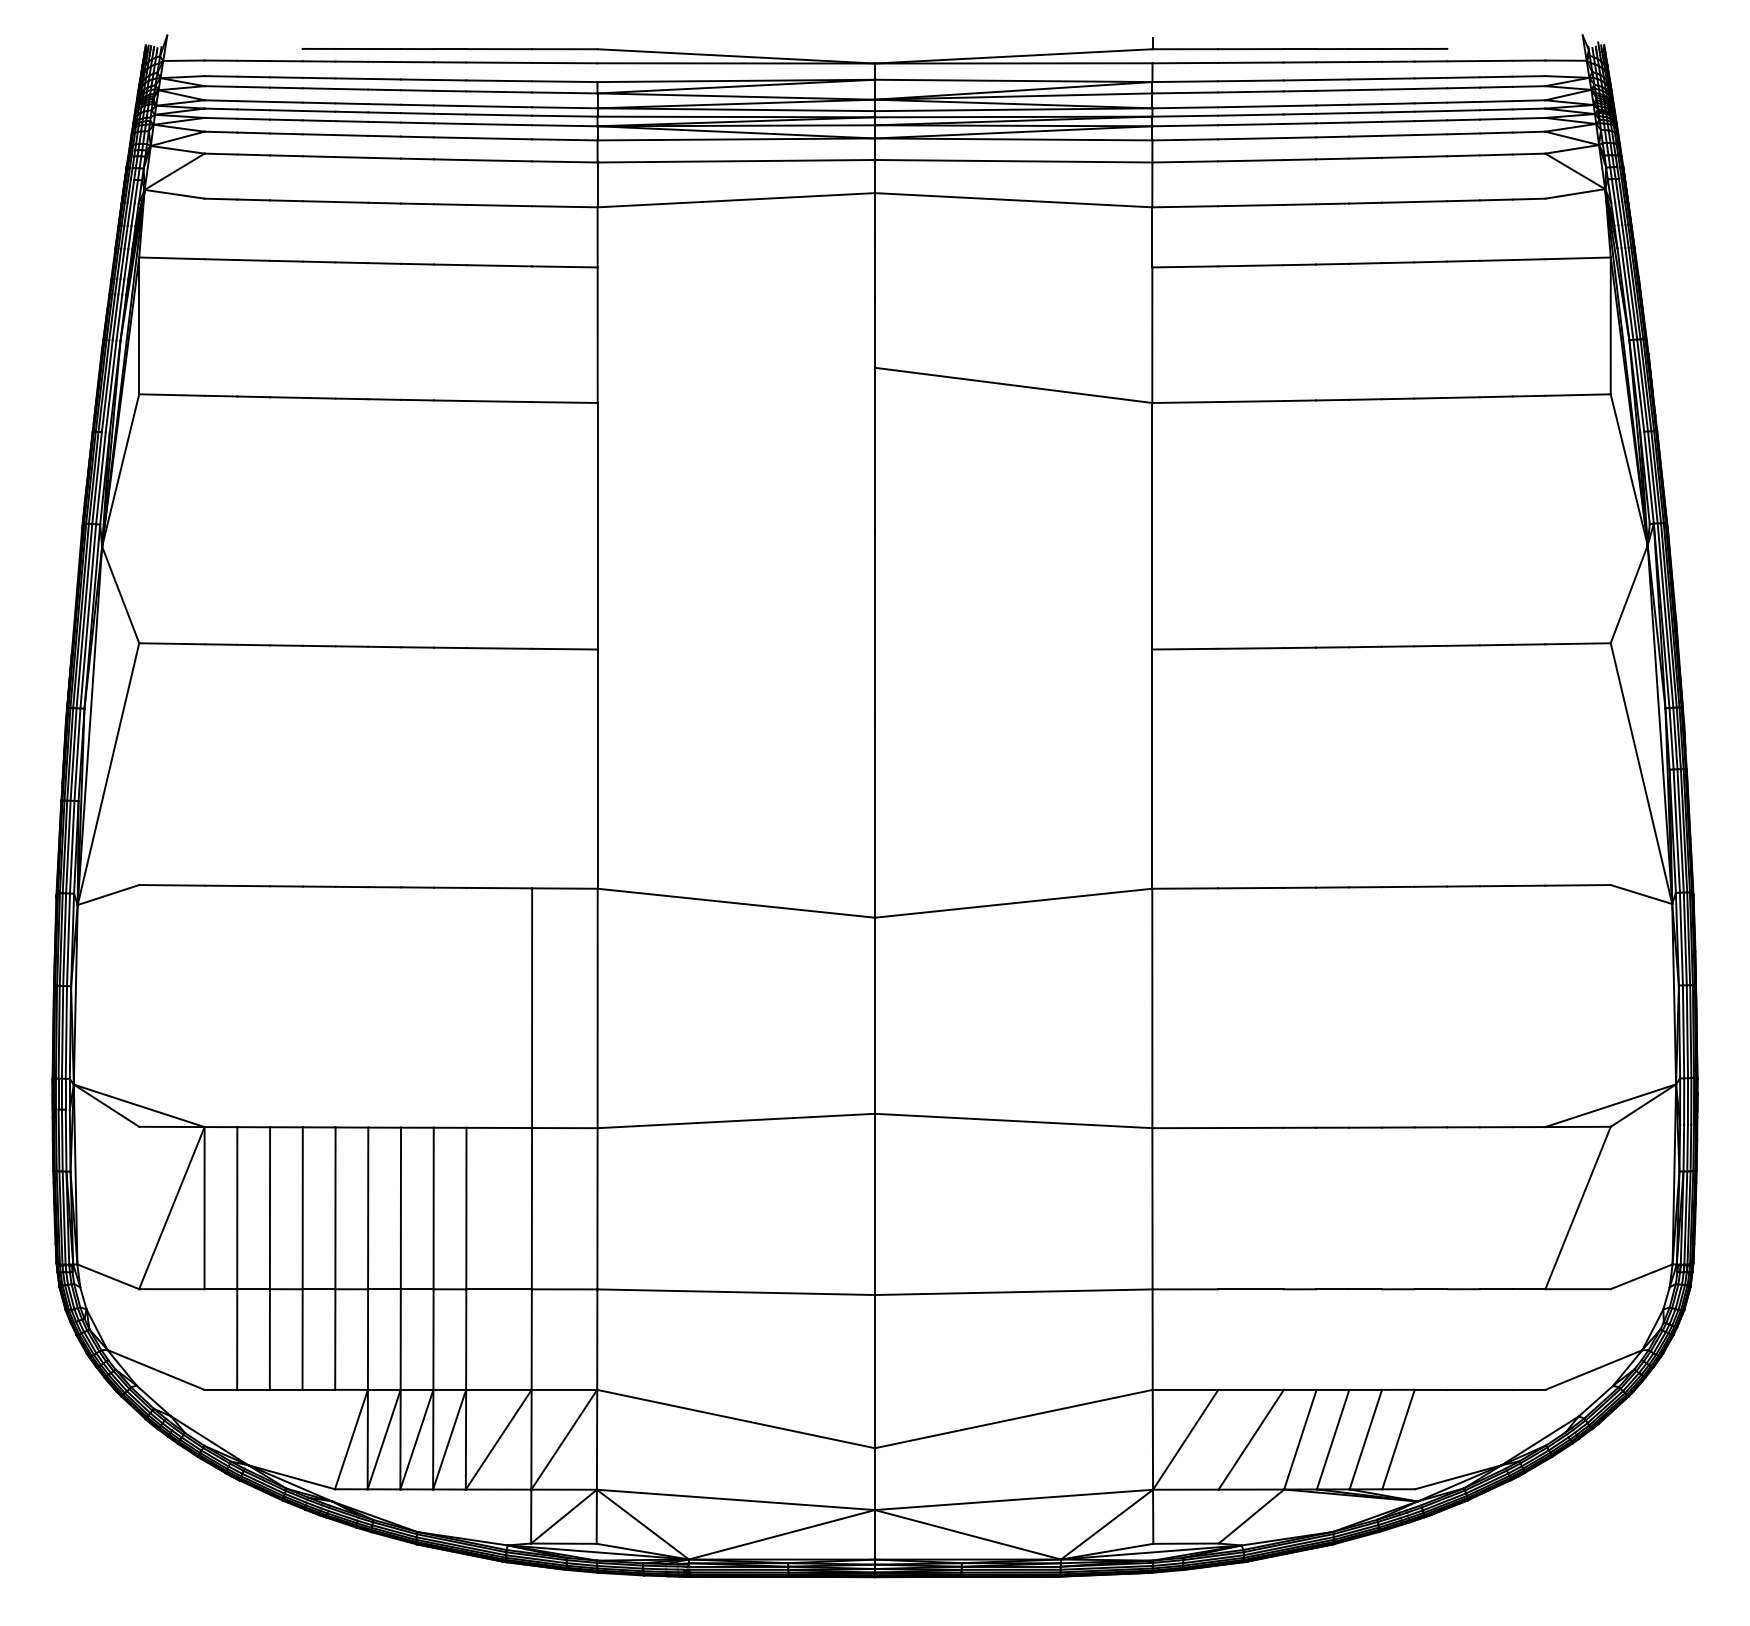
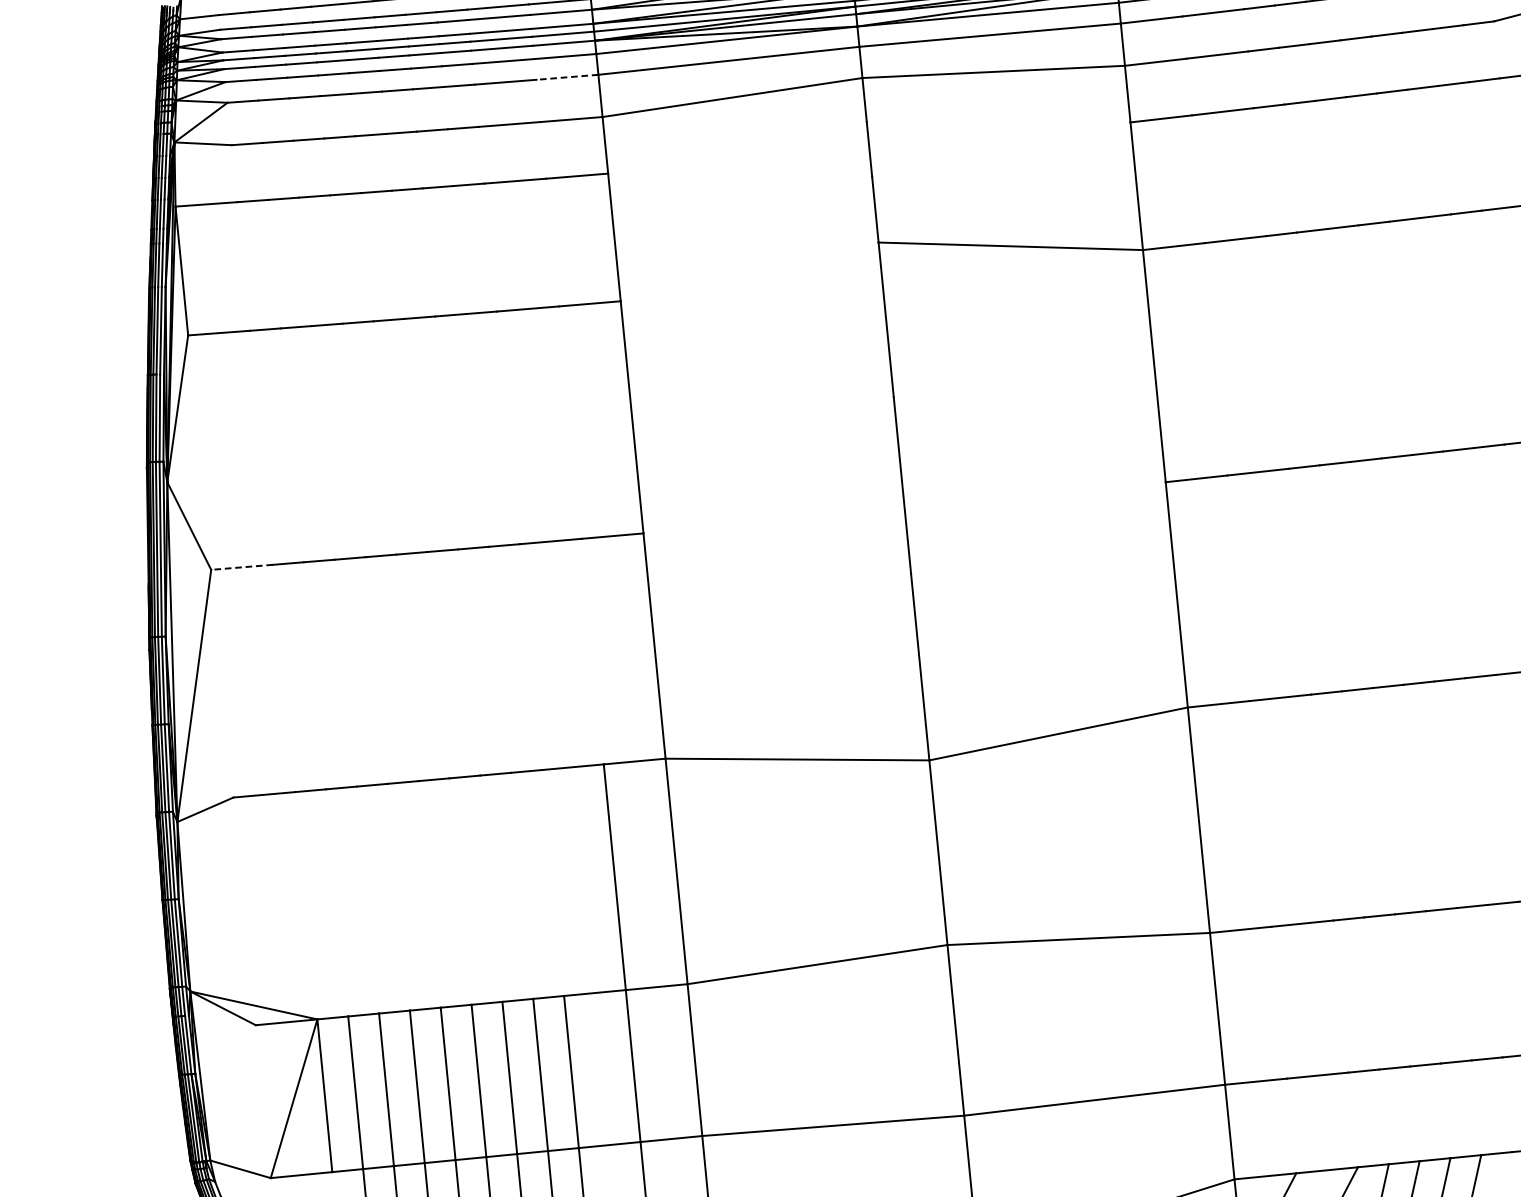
line: (564, 161) -> (567, 76), solid -> dashed
line: (171, 643) -> (241, 567), solid -> dashed

